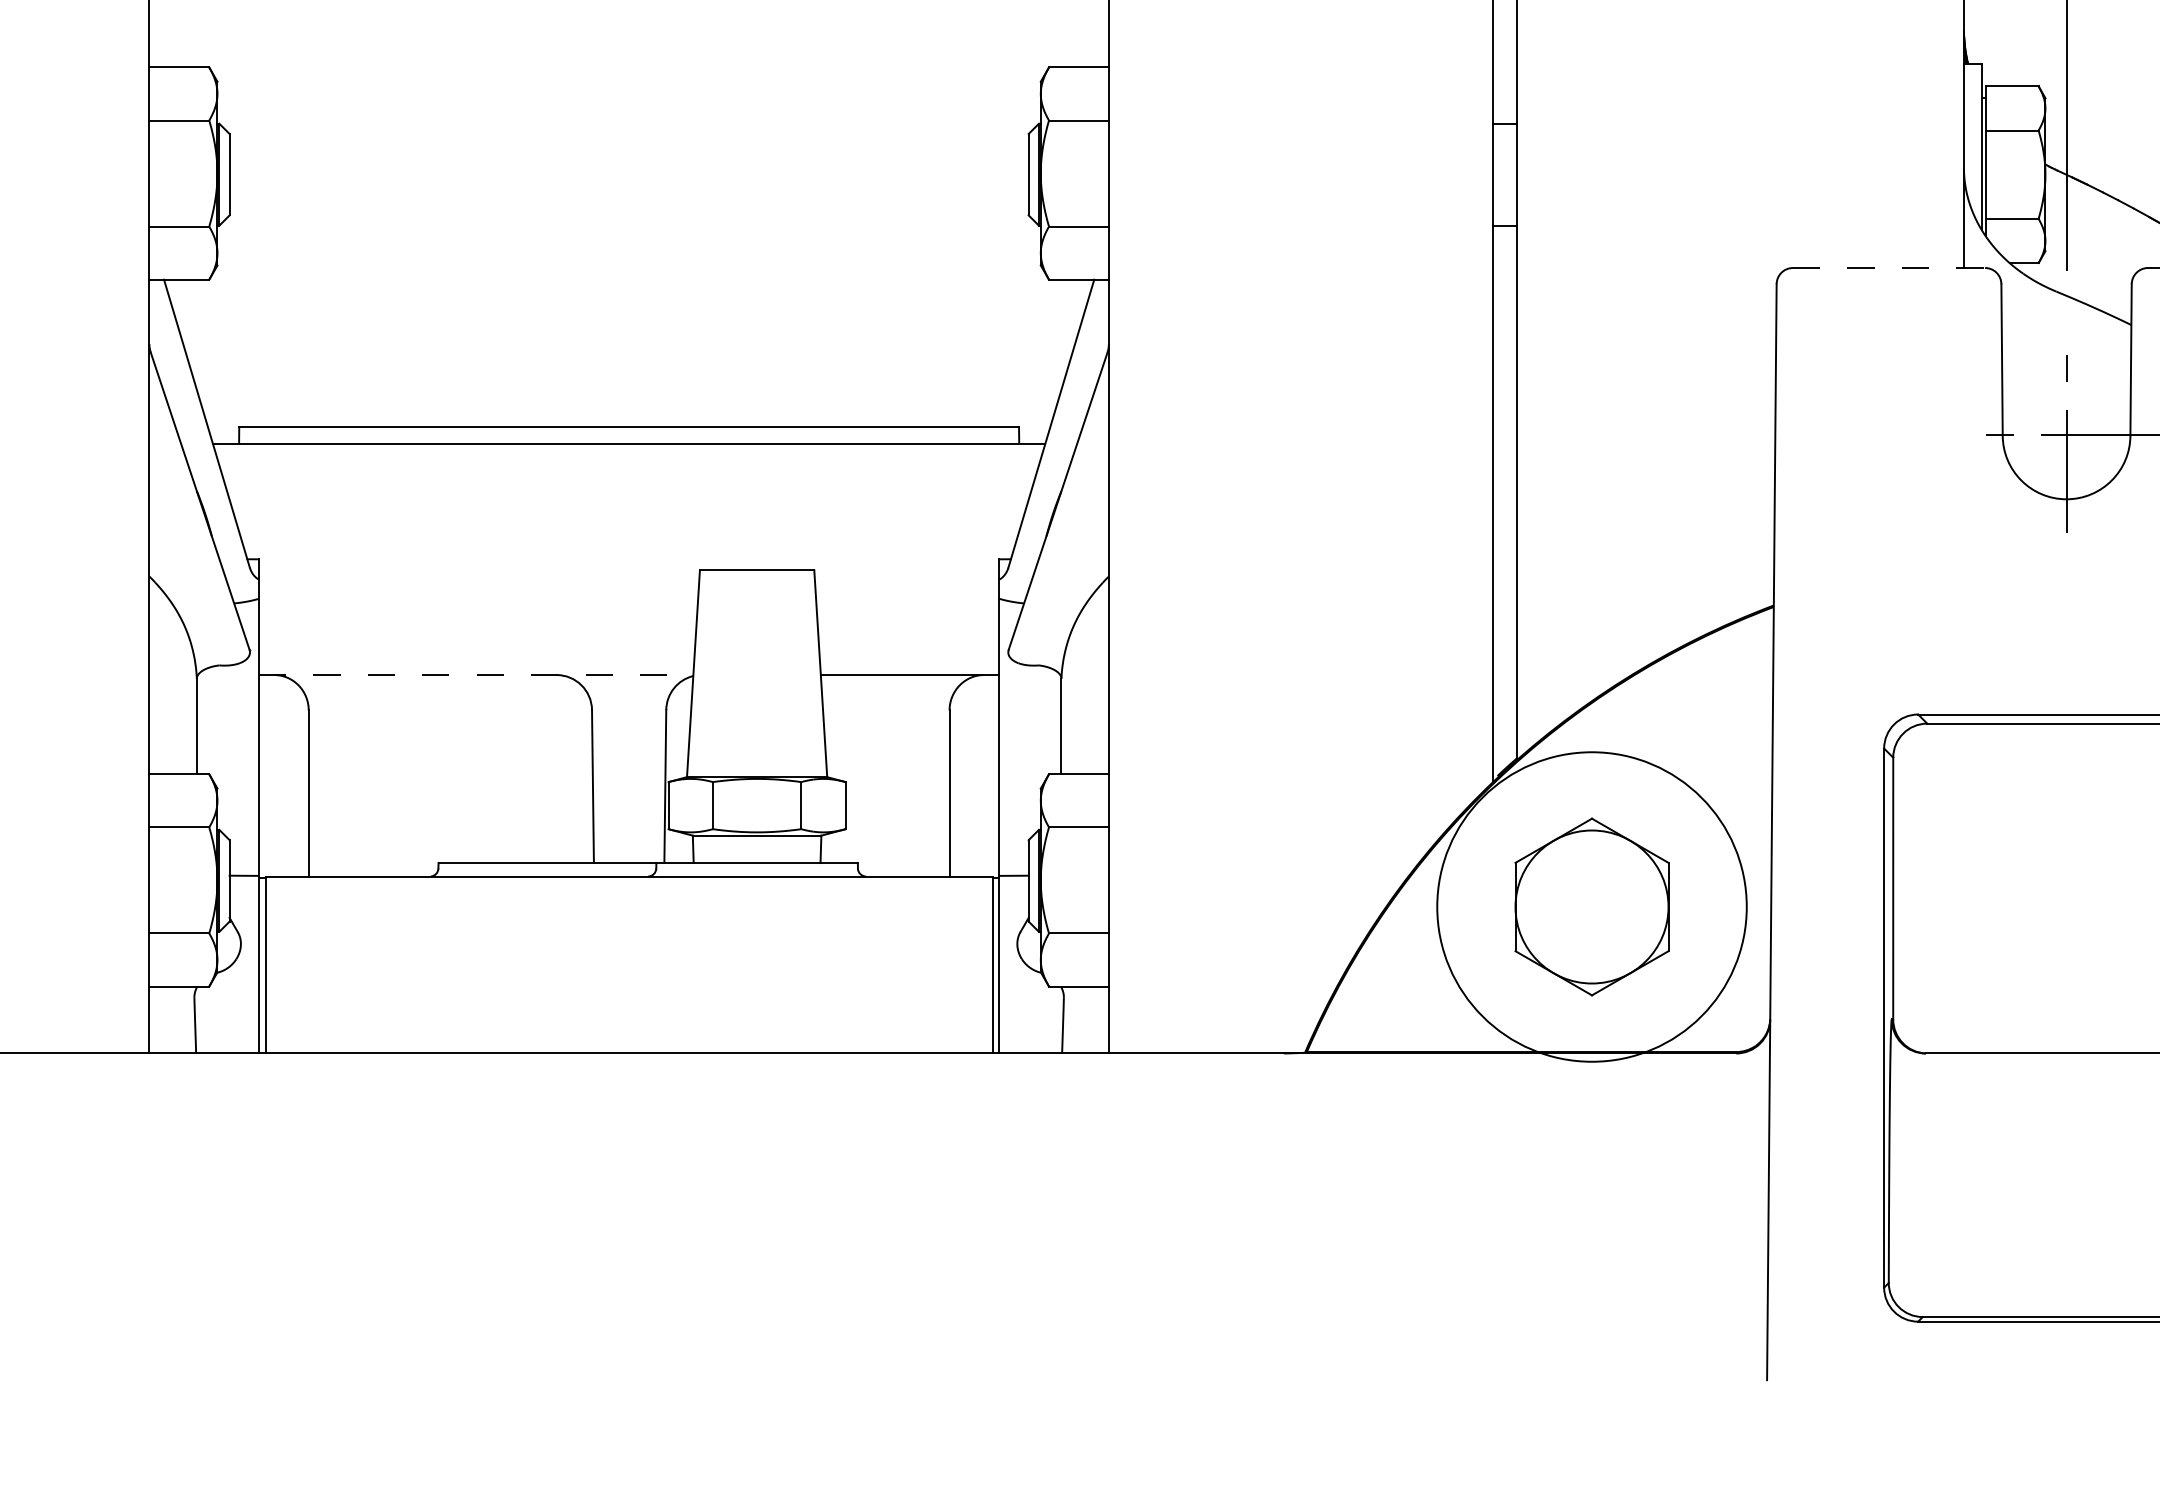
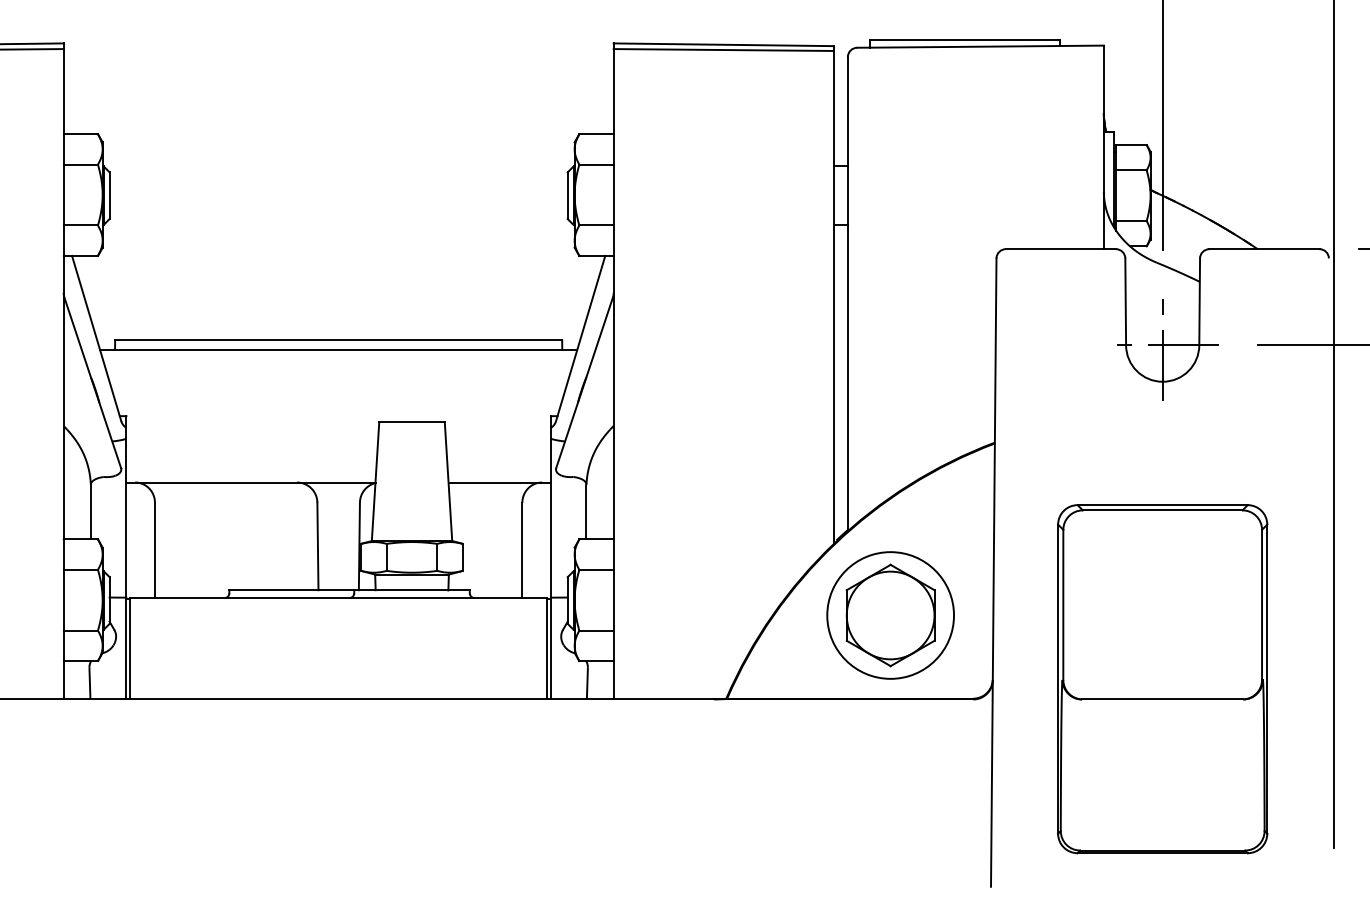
line: (1890, 268) -> (1061, 249), dashed -> solid
line: (475, 675) -> (250, 482), dashed -> solid
circle: (1591, 907) -> (890, 615), size x0.71

